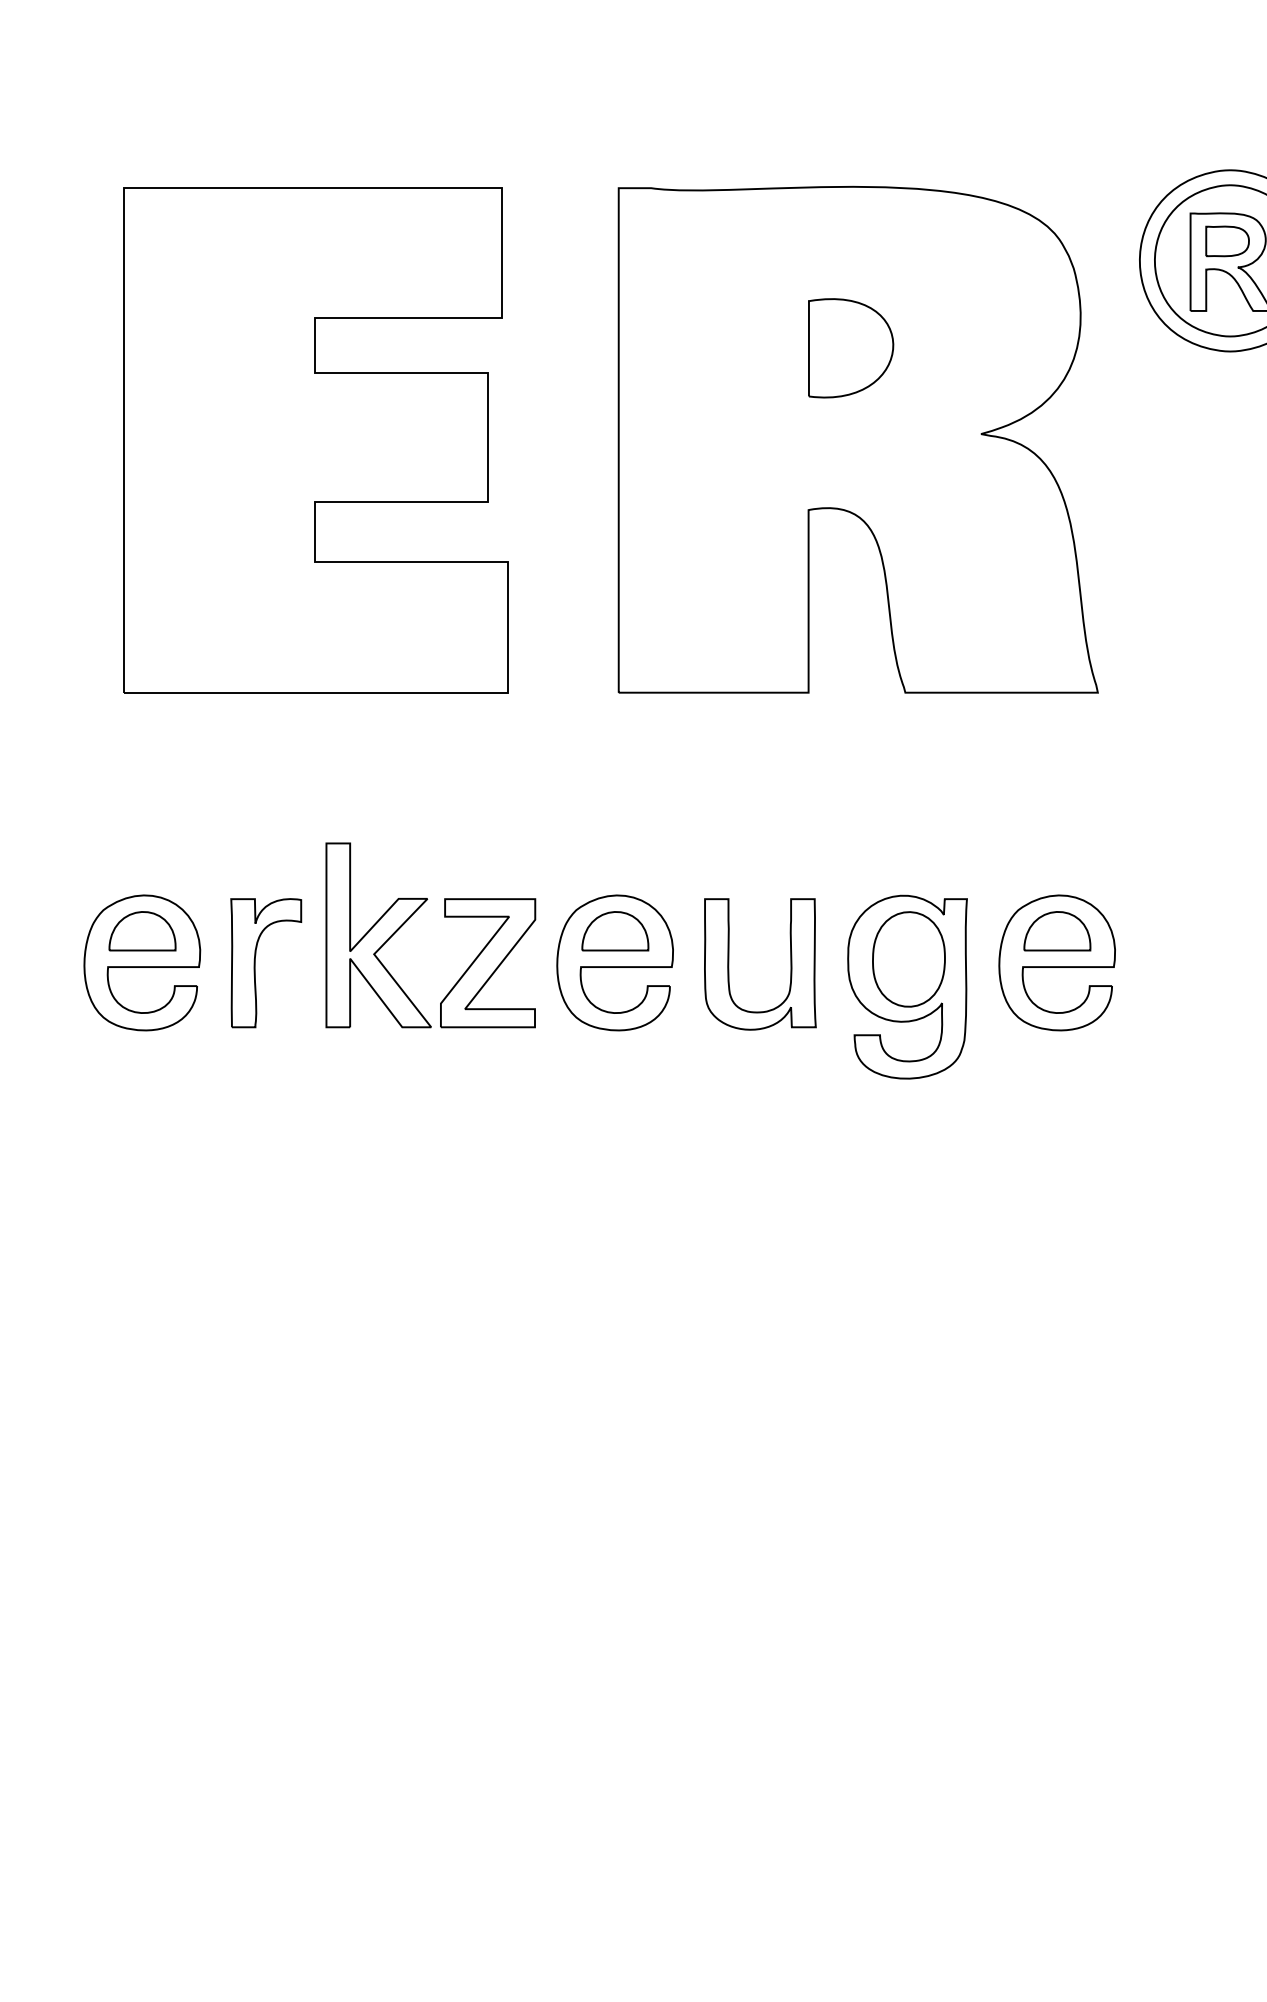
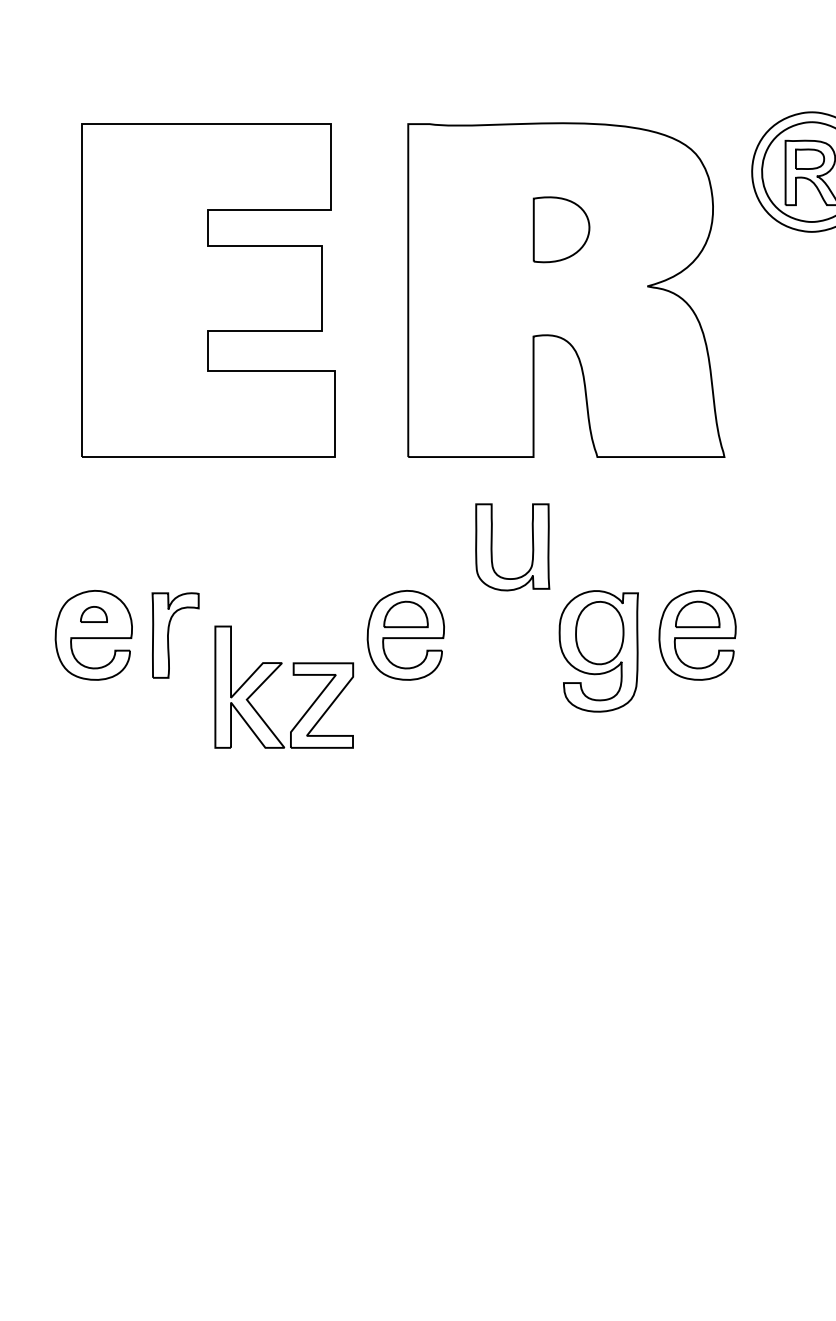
part: (443, 917) -> (292, 675), moved
part: (141, 931) -> (93, 614), size x0.6
part: (729, 964) -> (492, 547), moved

